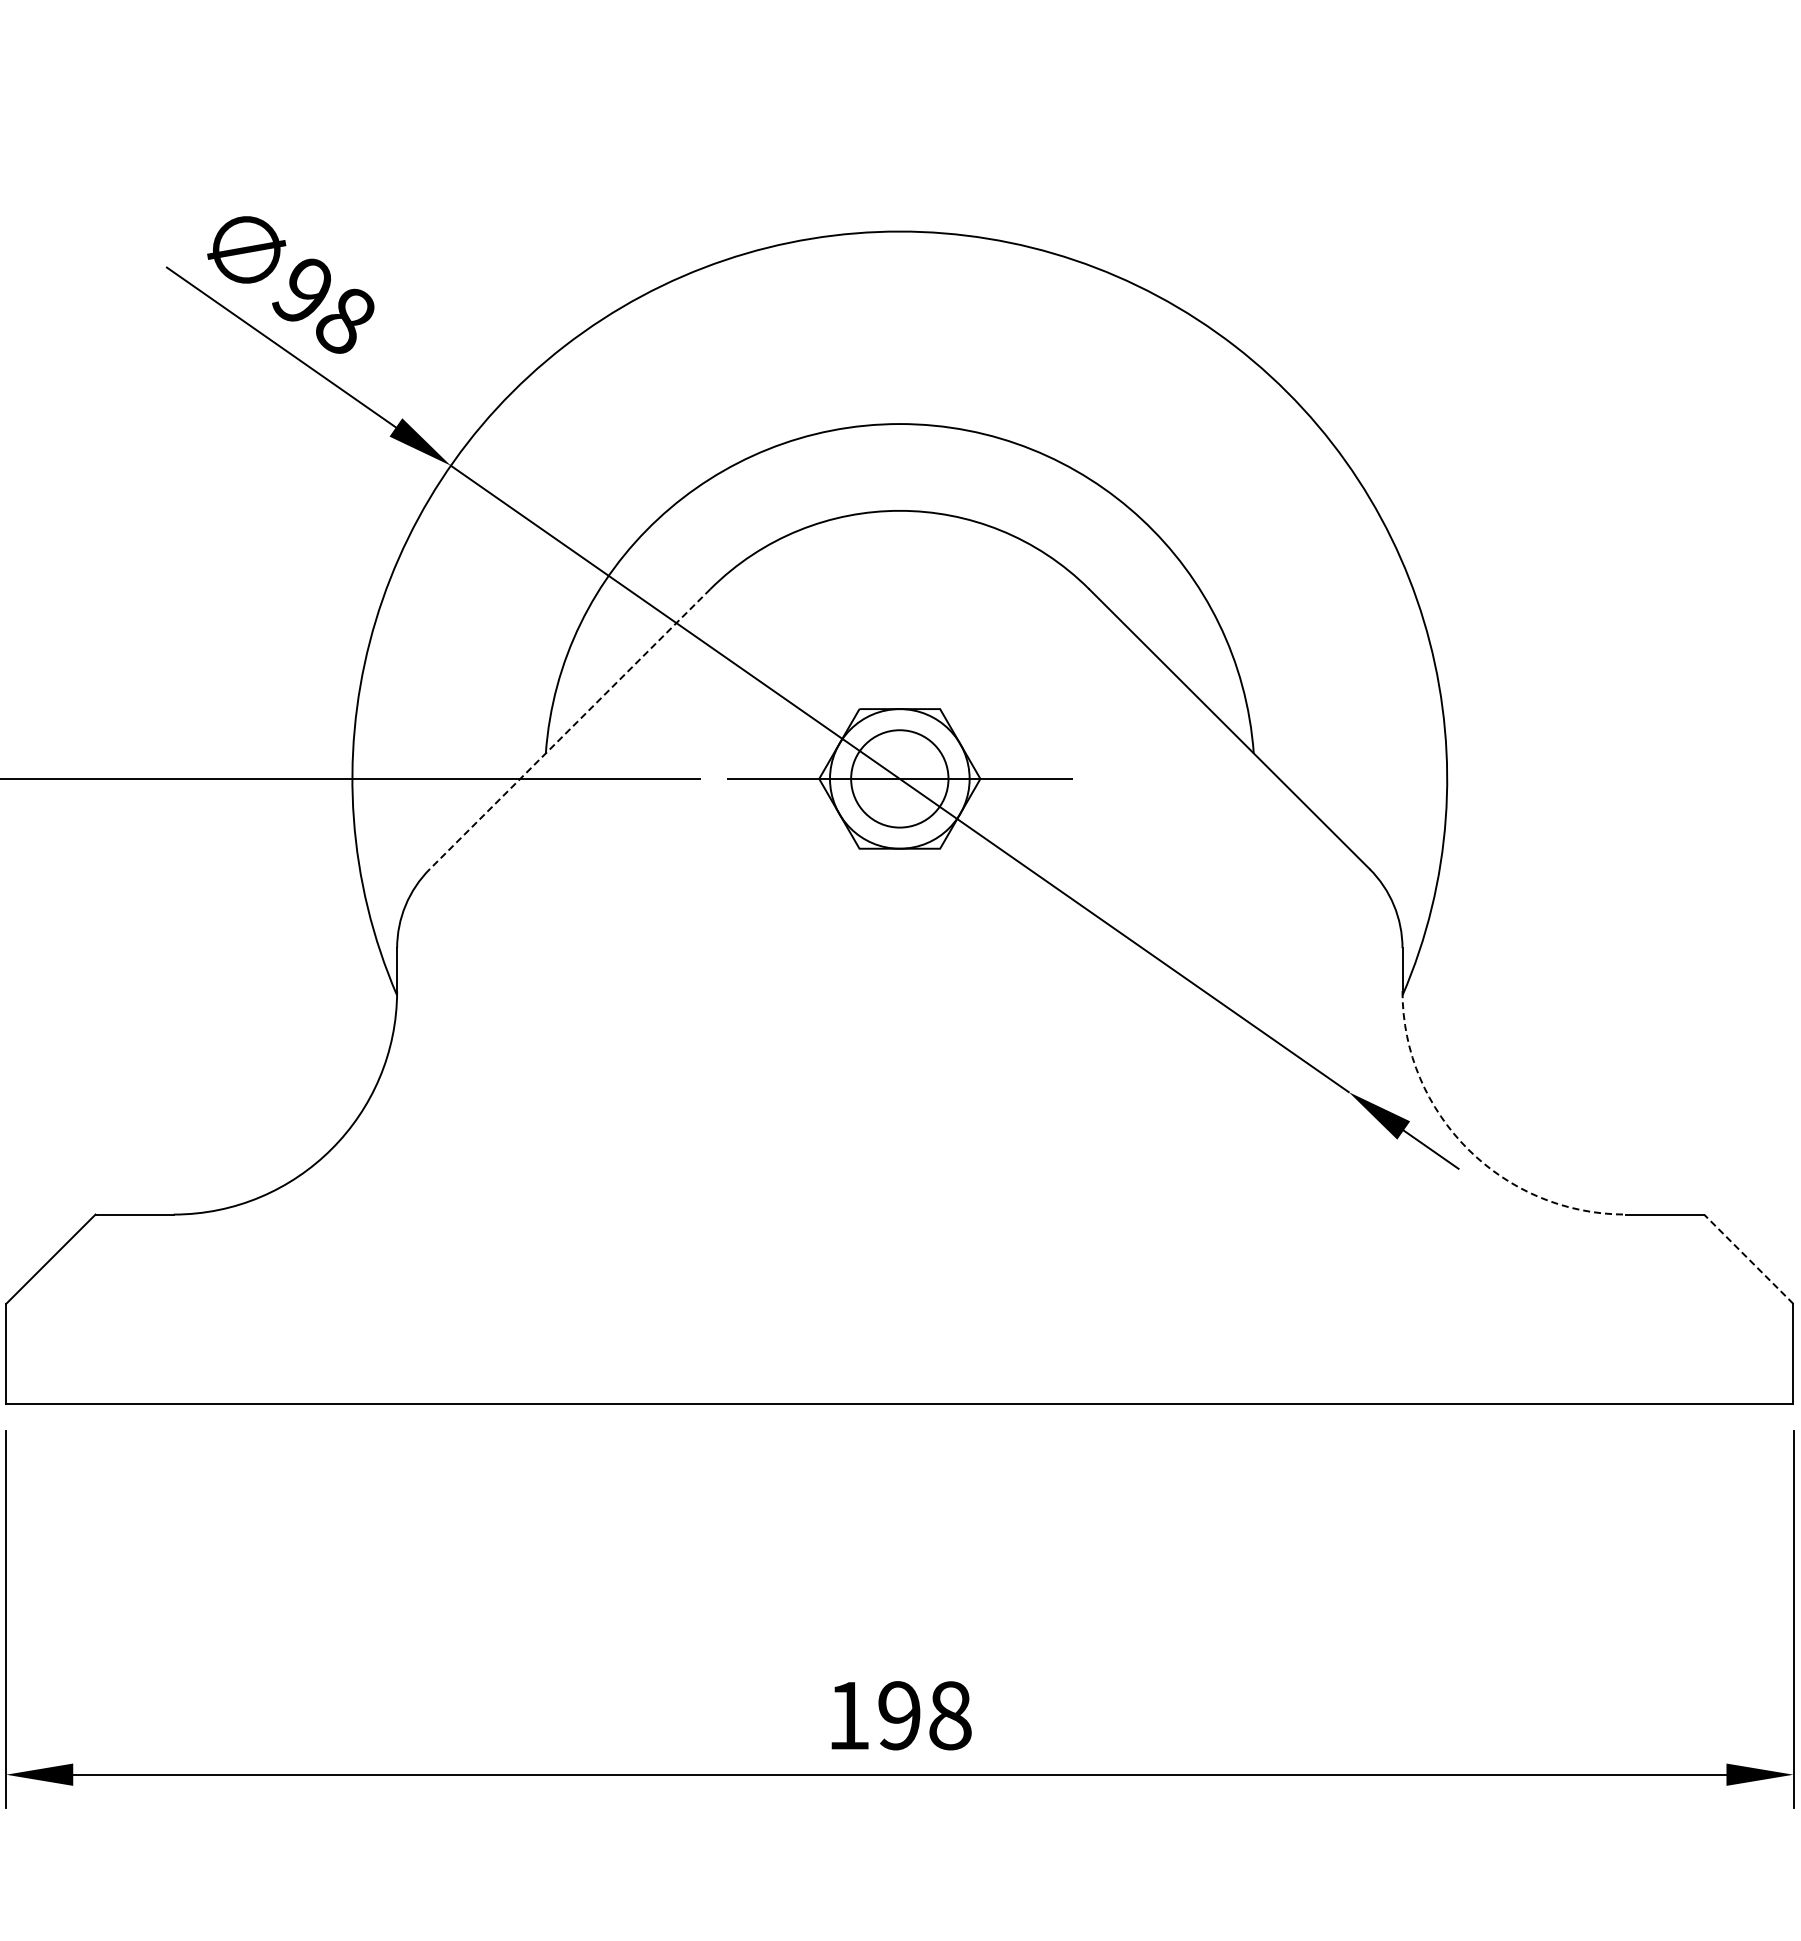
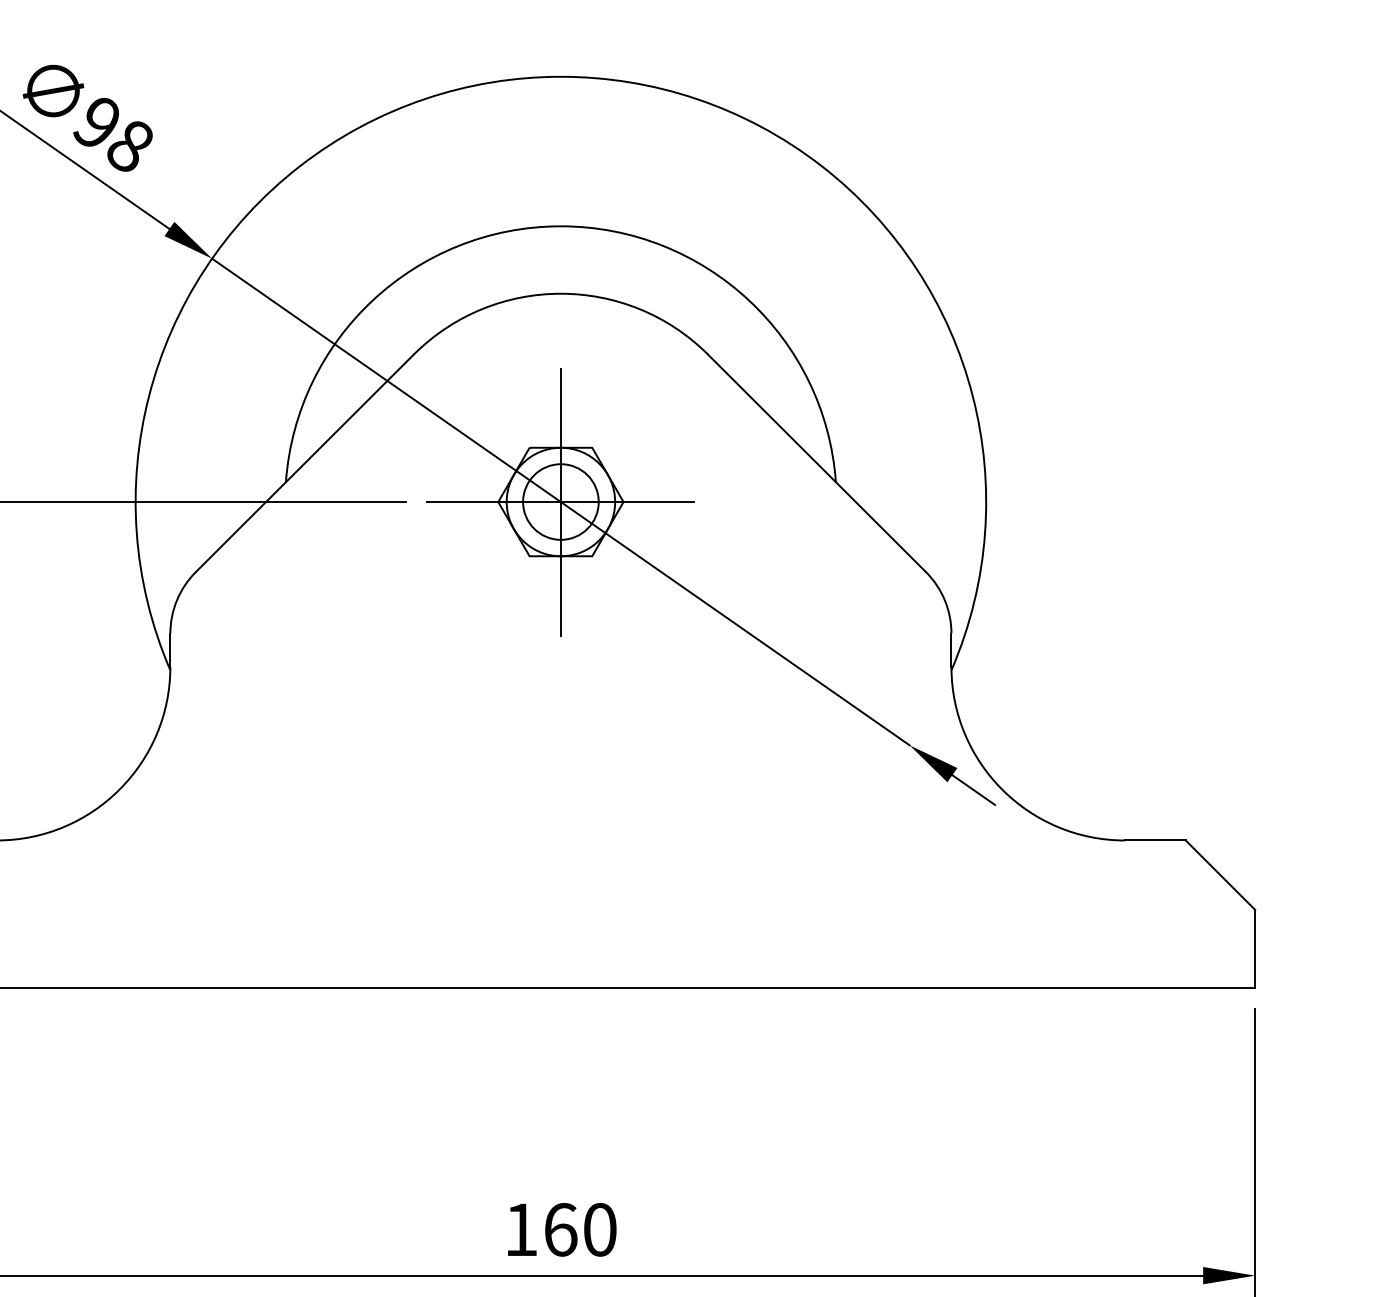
line: (569, 729) -> (304, 463), dashed -> solid
line: (899, 778) -> (560, 501), added
arc: (1467, 1149) -> (1001, 789), dashed -> solid
line: (1748, 1258) -> (1220, 874), dashed -> solid
text: (924, 1715) -> (580, 1229), 198 -> 160

